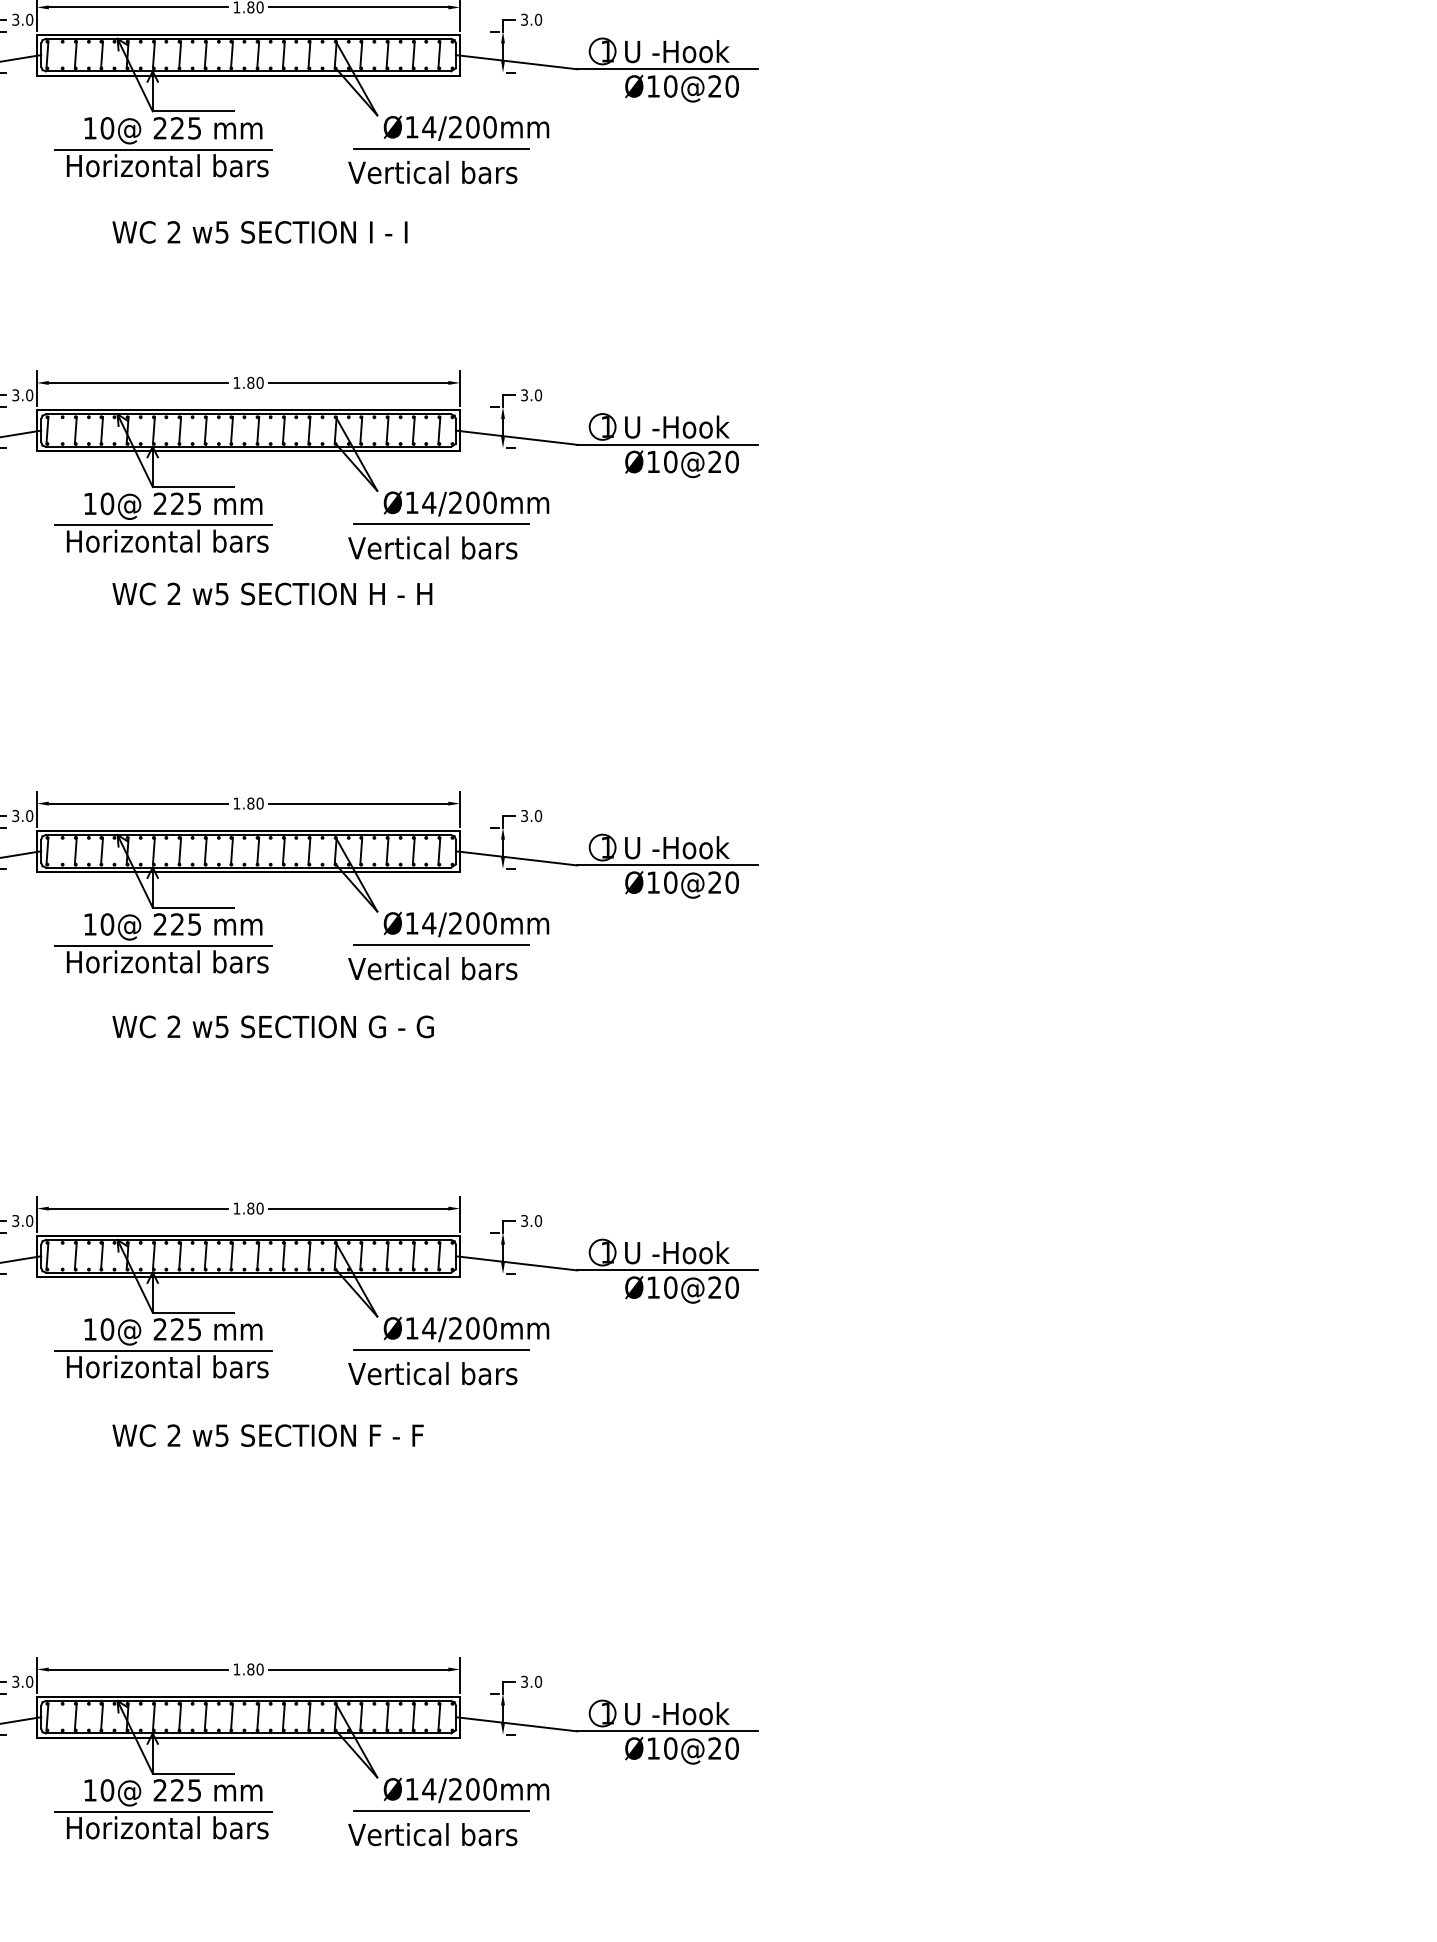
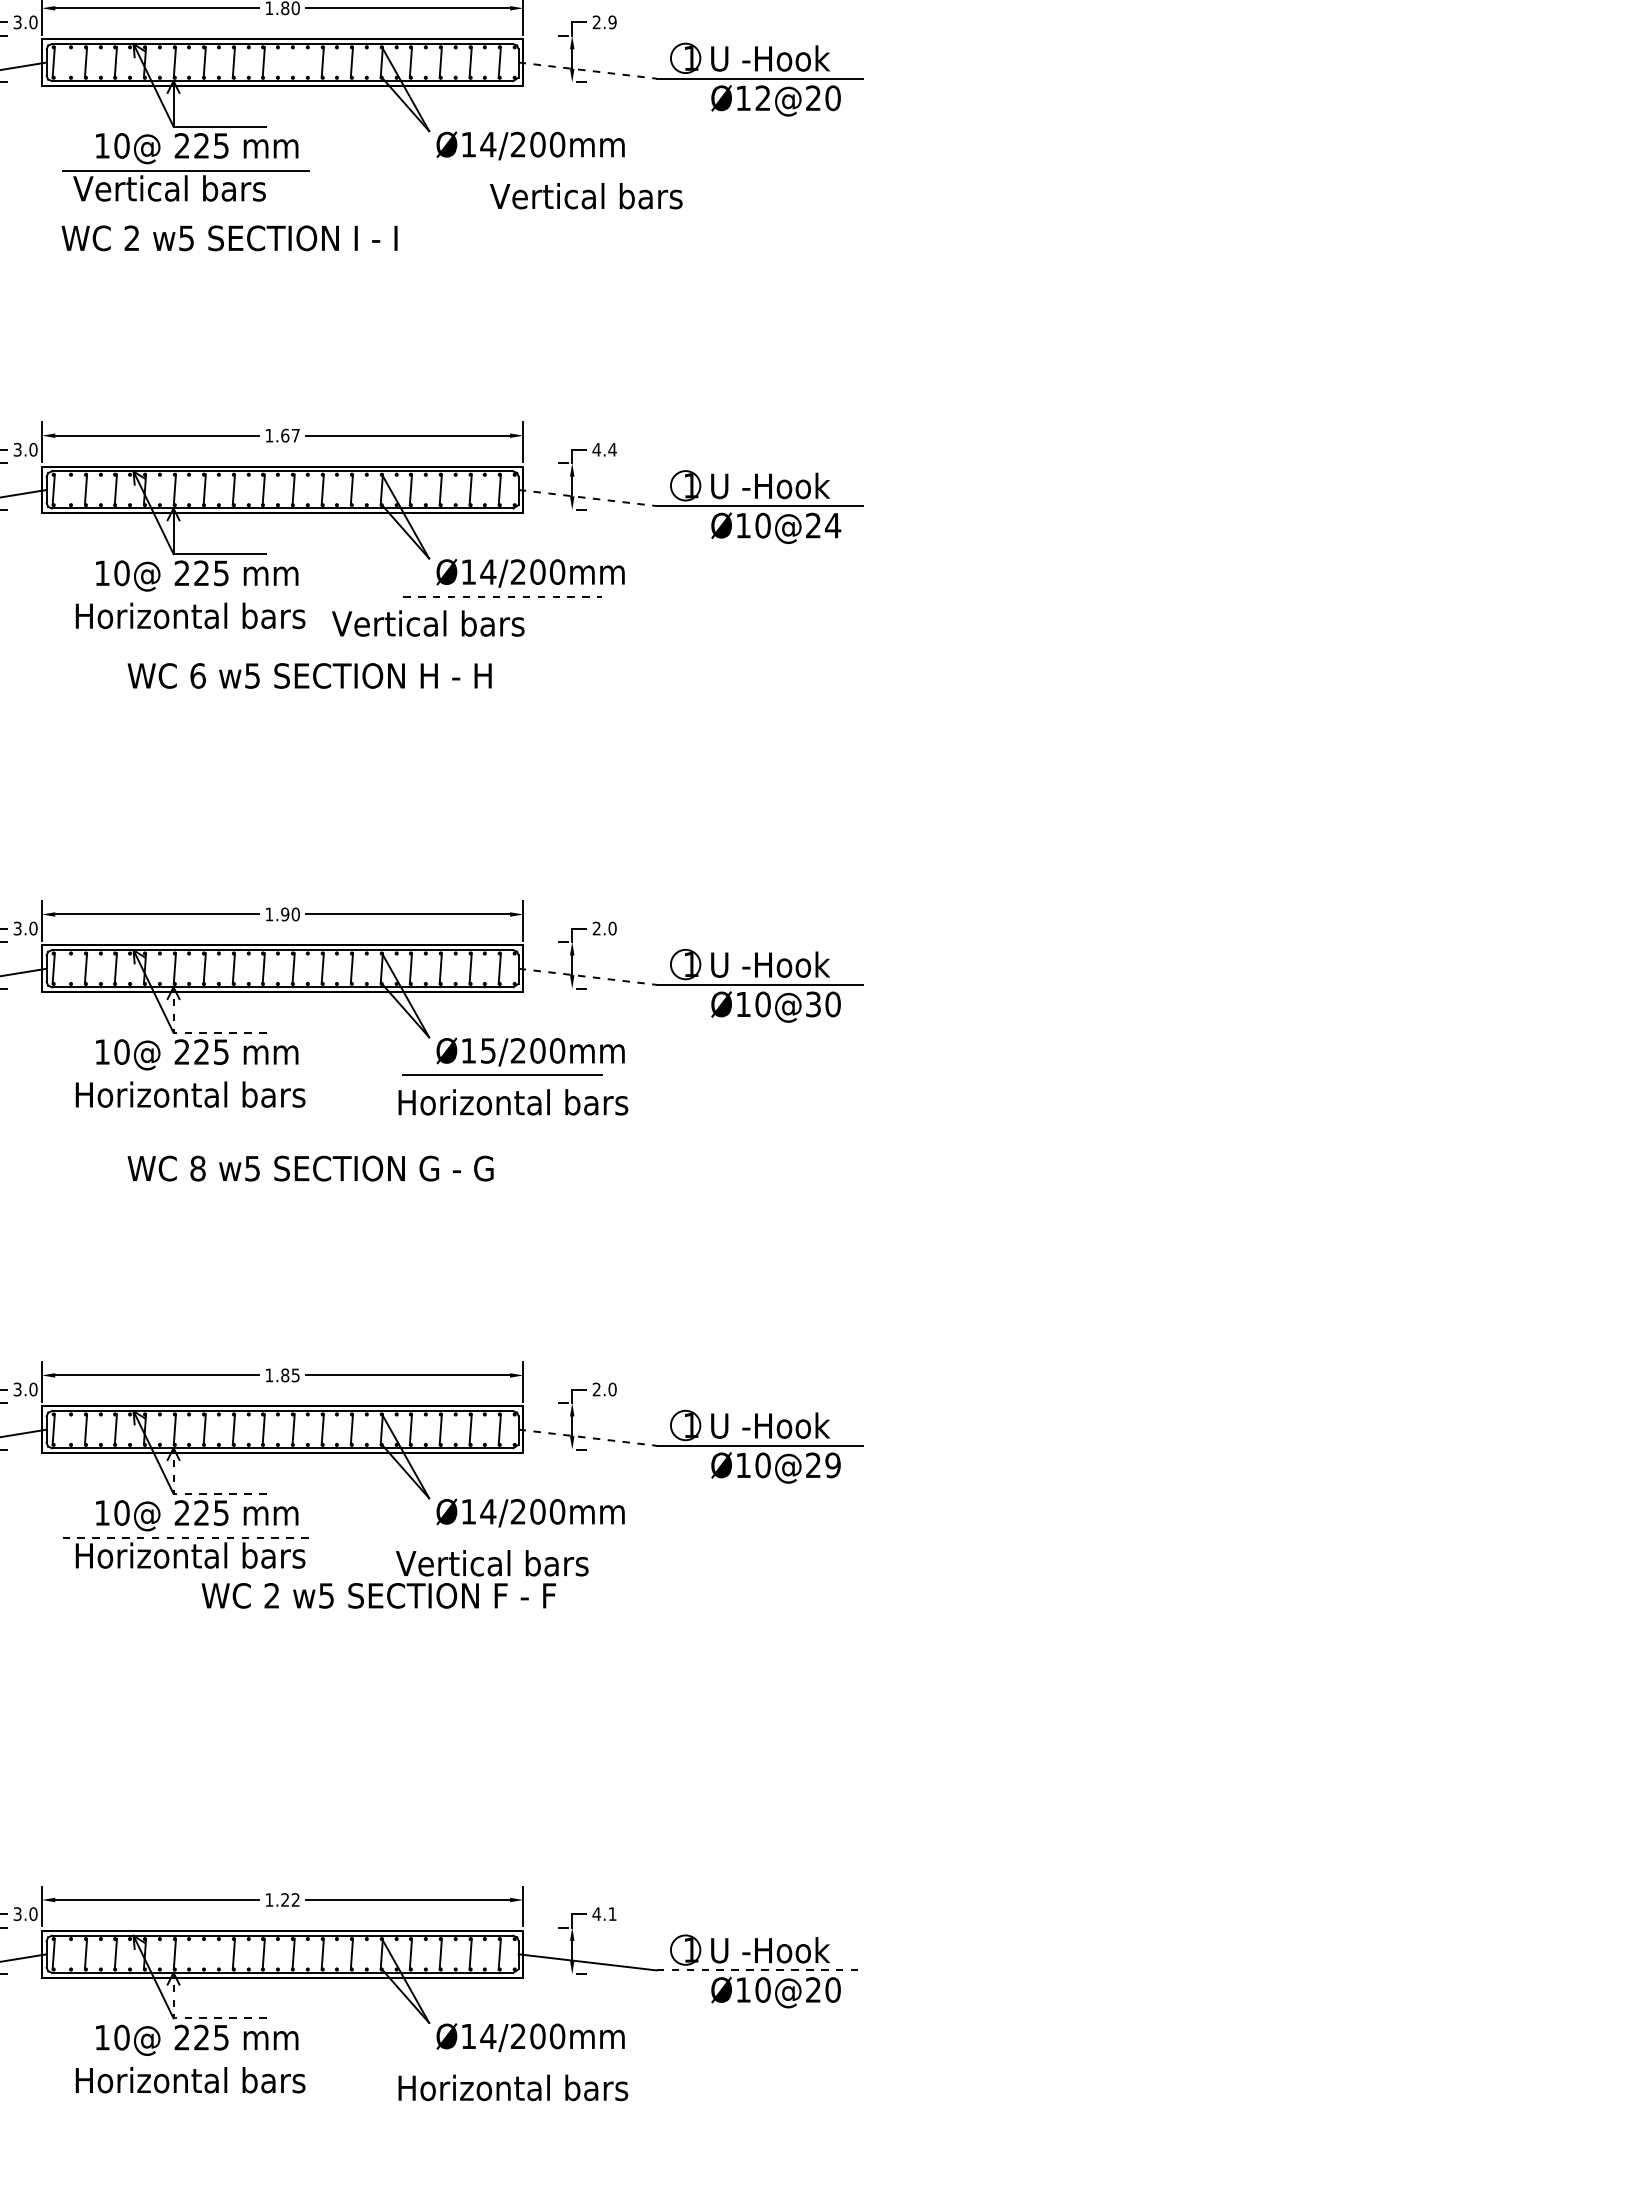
text: (531, 19) -> (604, 22), 3.0 -> 2.9
line: (258, 55) -> (293, 62), removed
line: (516, 62) -> (587, 70), solid -> dashed
text: (670, 86) -> (762, 98), Ø10@20 -> Ø12@20
line: (441, 148) -> (502, 168), removed
text: (166, 165) -> (189, 188), Horizontal bars -> Vertical bars
text: (432, 172) -> (586, 196), moved
text: (259, 232) -> (229, 238), moved
text: (255, 382) -> (290, 435), 1.80 -> 1.67
text: (531, 395) -> (604, 449), 3.0 -> 4.4
line: (516, 438) -> (587, 498), solid -> dashed
text: (731, 461) -> (832, 525), Ø10@20 -> Ø10@24
line: (441, 524) -> (502, 596), solid -> dashed
line: (163, 525) -> (185, 597), removed
text: (432, 547) -> (428, 623), moved
text: (173, 593) -> (197, 675), 2 -> 6
text: (251, 803) -> (285, 914), 1.80 -> 1.90
text: (524, 815) -> (596, 928), 3.0 -> 2.0
line: (516, 858) -> (587, 976), solid -> dashed
text: (714, 882) -> (813, 1004), Ø10@20 -> Ø10@30
line: (172, 907) -> (196, 1032), solid -> dashed
text: (429, 923) -> (488, 1050), Ø14/200mm -> Ø15/200mm
line: (163, 945) -> (185, 1076), removed
text: (450, 968) -> (512, 1102), Vertical bars -> Horizontal bars
text: (173, 1026) -> (197, 1168), 2 -> 8
text: (259, 1208) -> (295, 1375), 1.80 -> 1.85
text: (524, 1220) -> (596, 1389), 3.0 -> 2.0
line: (516, 1263) -> (587, 1437), solid -> dashed
text: (731, 1287) -> (832, 1465), Ø10@20 -> Ø10@29
line: (172, 1312) -> (196, 1493), solid -> dashed
line: (441, 1349) -> (502, 1535), removed
line: (163, 1350) -> (185, 1537), solid -> dashed
text: (267, 1435) -> (378, 1595), moved
text: (255, 1669) -> (290, 1899), 1.80 -> 1.22
text: (531, 1681) -> (604, 1913), 3.0 -> 4.1
line: (179, 1716) -> (204, 1953), removed
line: (668, 1731) -> (760, 1970), solid -> dashed
line: (172, 1773) -> (196, 2018), solid -> dashed
line: (441, 1811) -> (502, 2061), removed
line: (163, 1812) -> (185, 2062), removed
text: (450, 1834) -> (512, 2087), Vertical bars -> Horizontal bars

